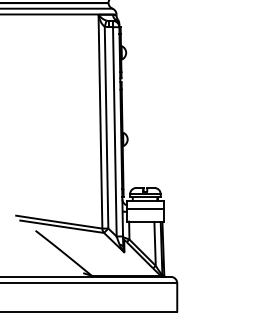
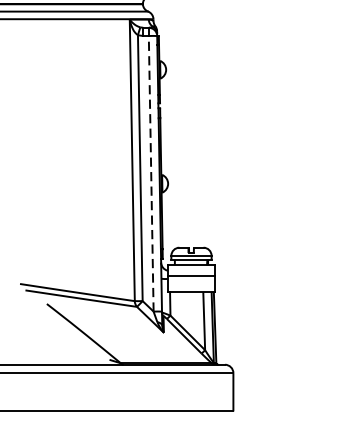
line: (114, 131) -> (150, 173), solid -> dashed

